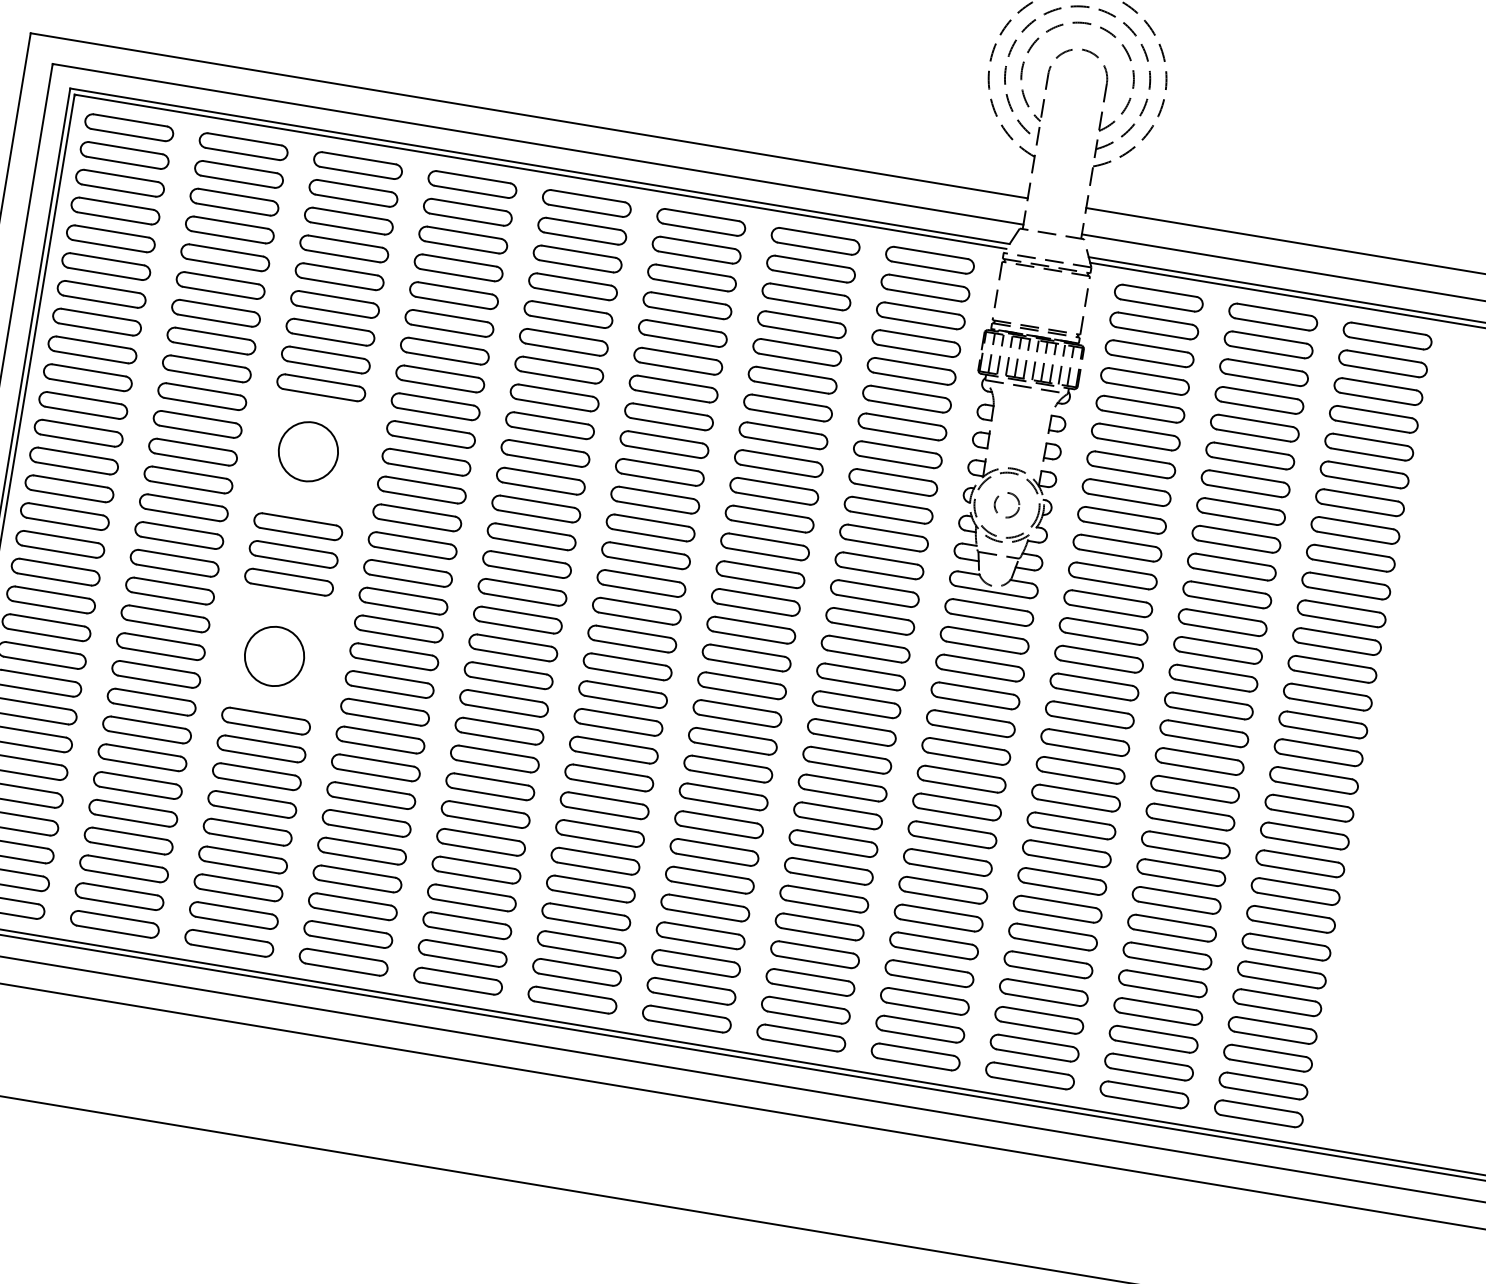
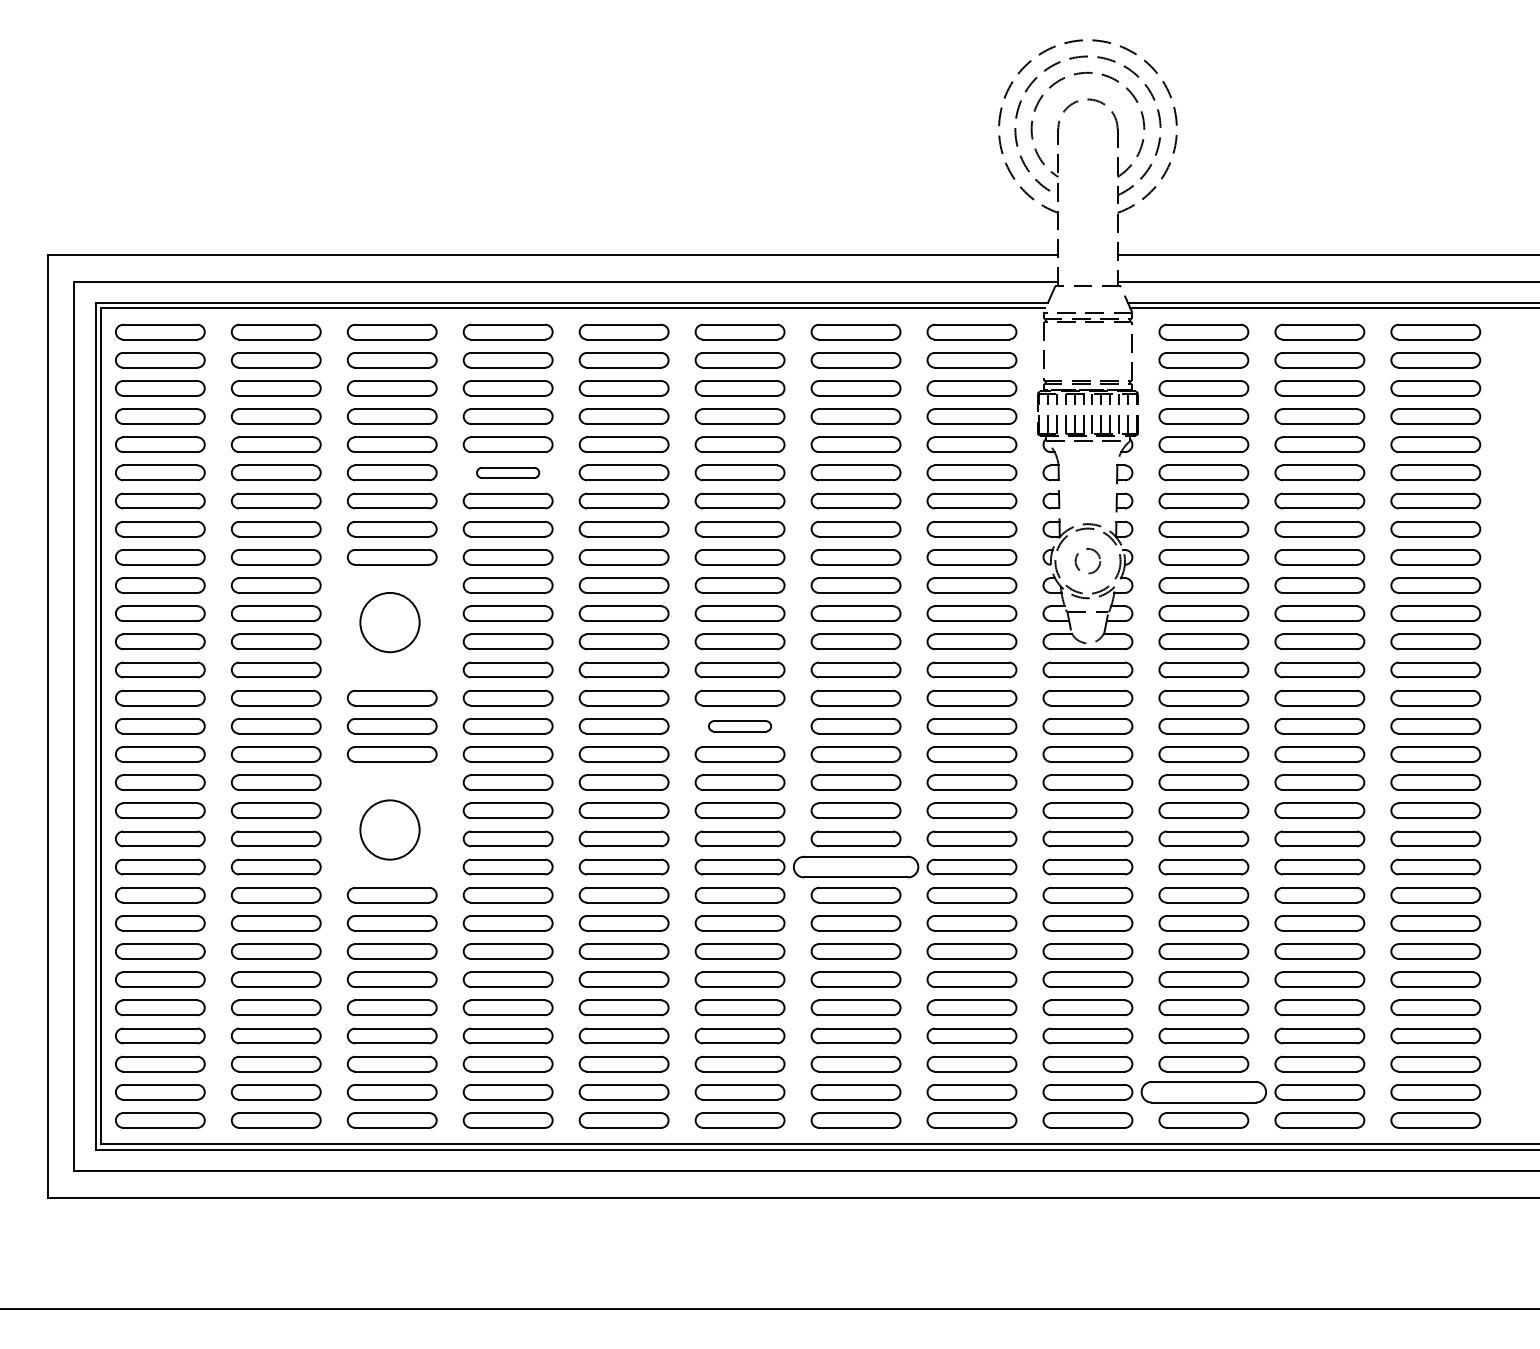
part: (448, 322) -> (507, 472), size x0.7
part: (636, 611) -> (739, 726), size x0.7
part: (727, 768) -> (855, 866), size x1.4
part: (1034, 1048) -> (1203, 1092), size x1.4

